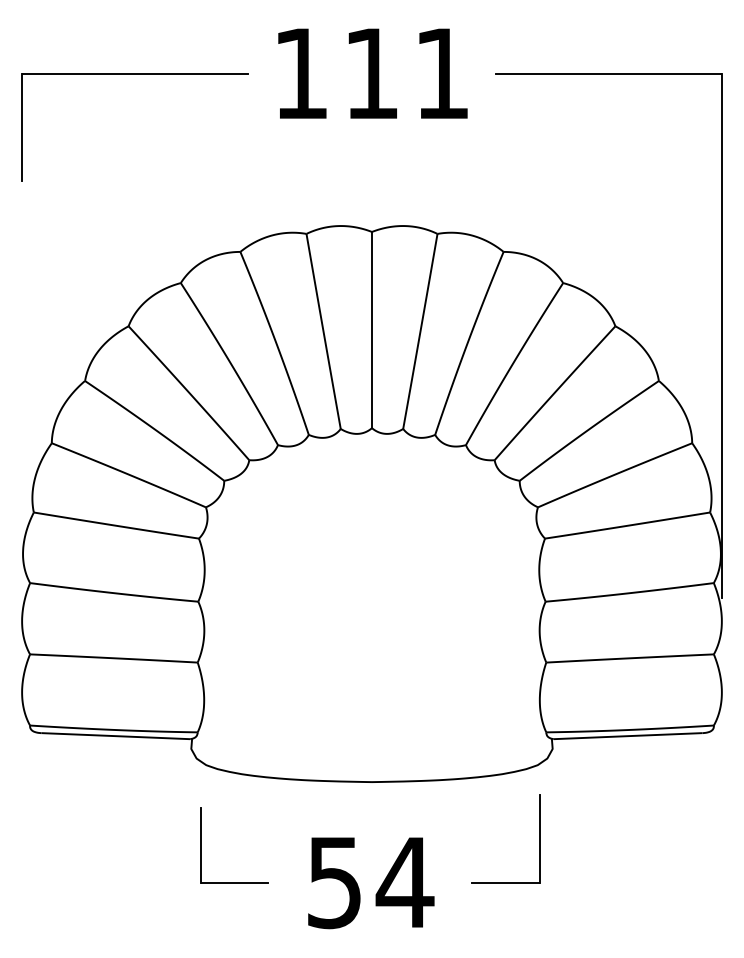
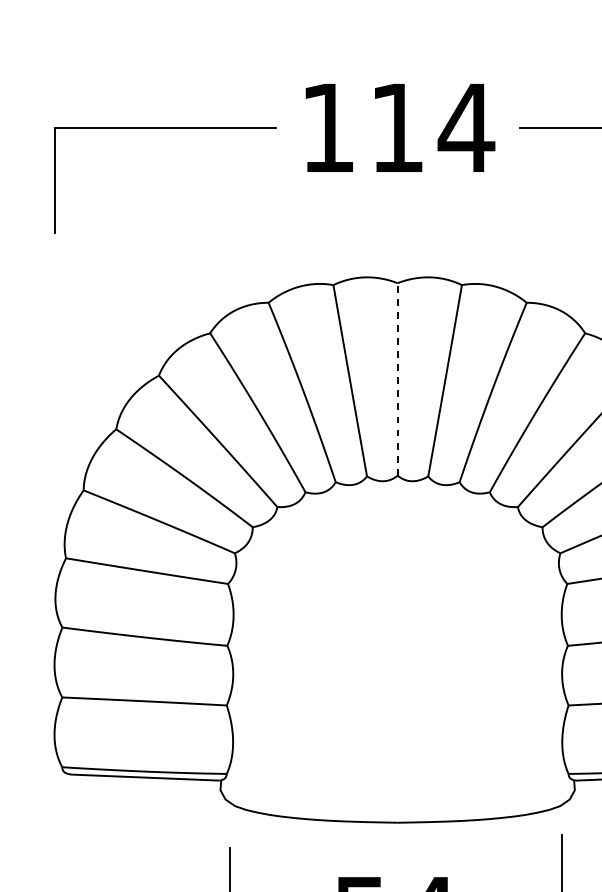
text: (441, 73) -> (465, 127), 111 -> 114
line: (371, 329) -> (397, 378), solid -> dashed

